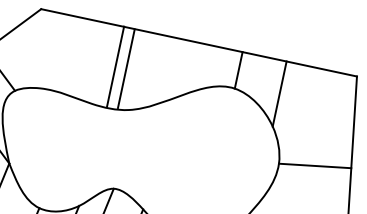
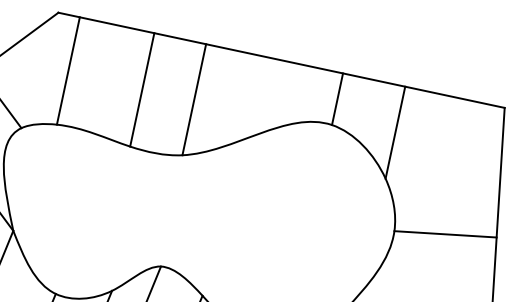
line: (48, 50) -> (68, 71), added
line: (115, 66) -> (142, 89), moved
line: (125, 68) -> (193, 99), moved

